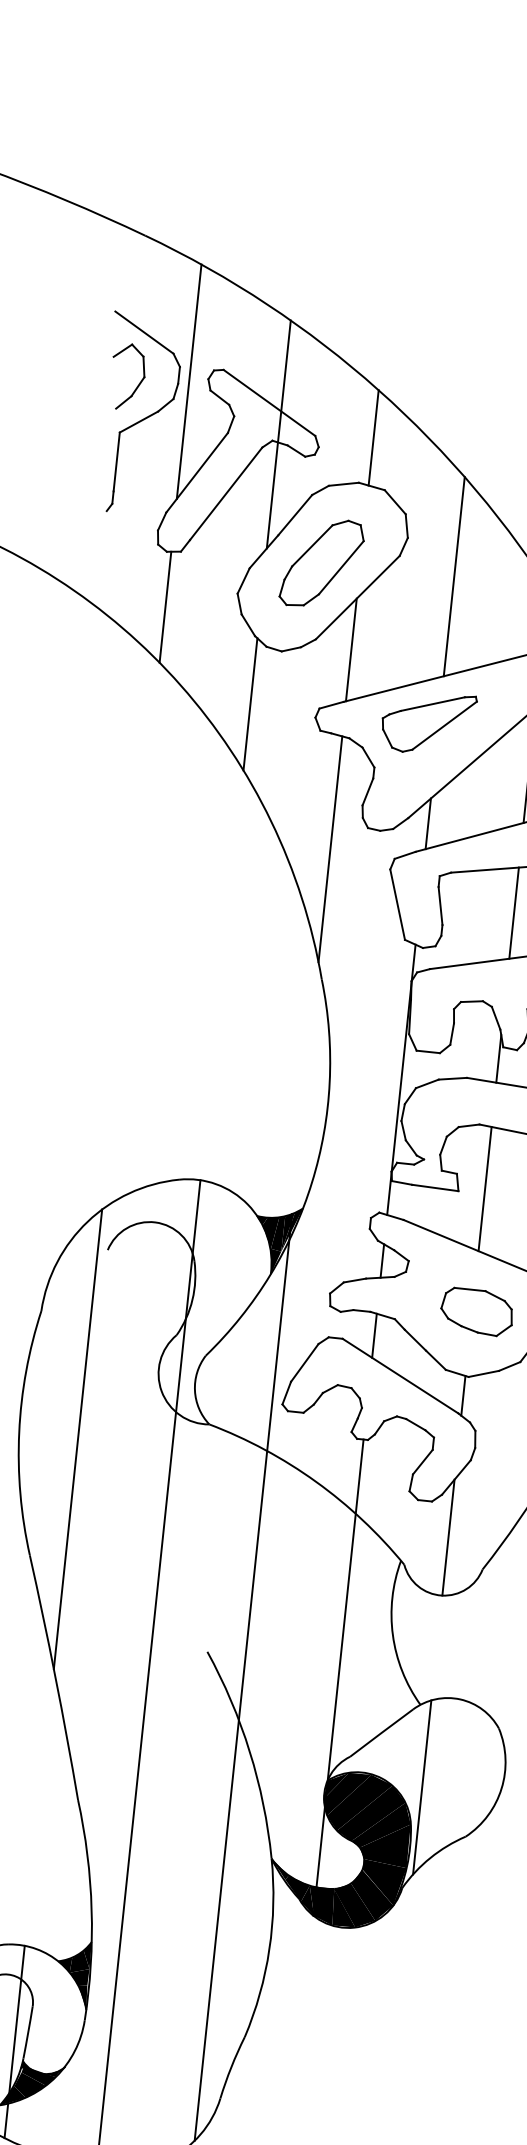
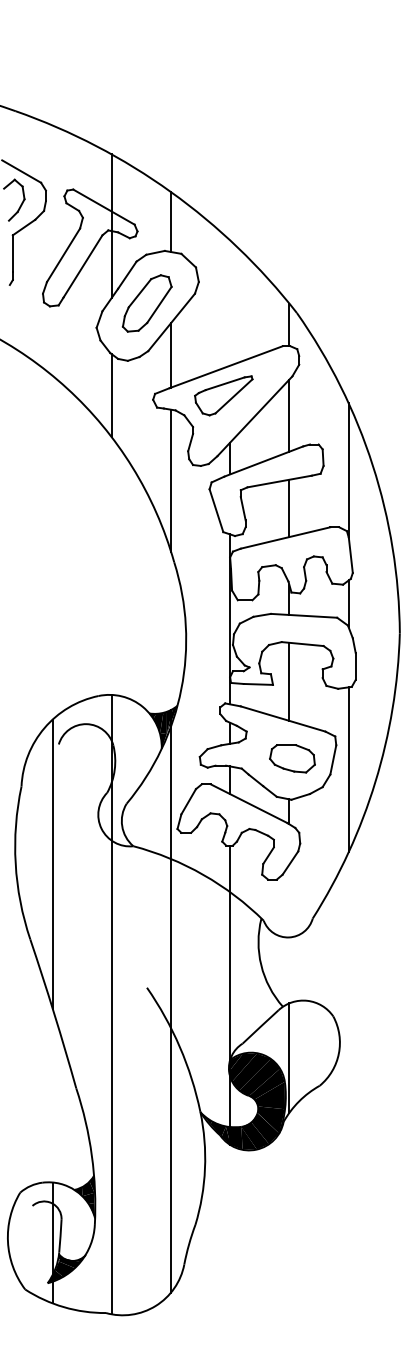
line: (189, 380) -> (52, 198), removed
line: (454, 575) -> (230, 302), removed
line: (165, 606) -> (52, 340), removed
line: (448, 1536) -> (289, 900), removed

